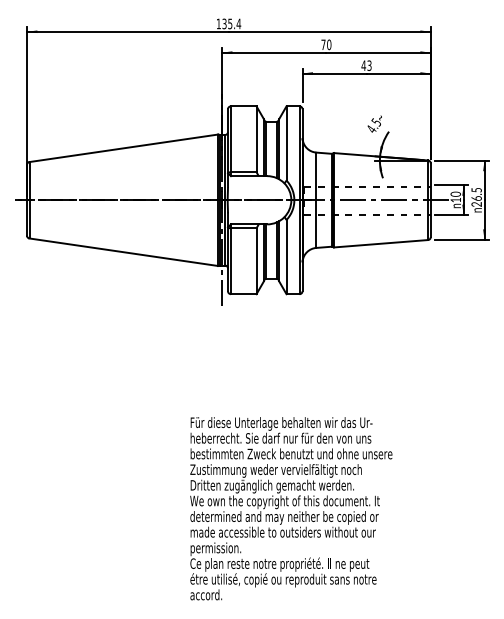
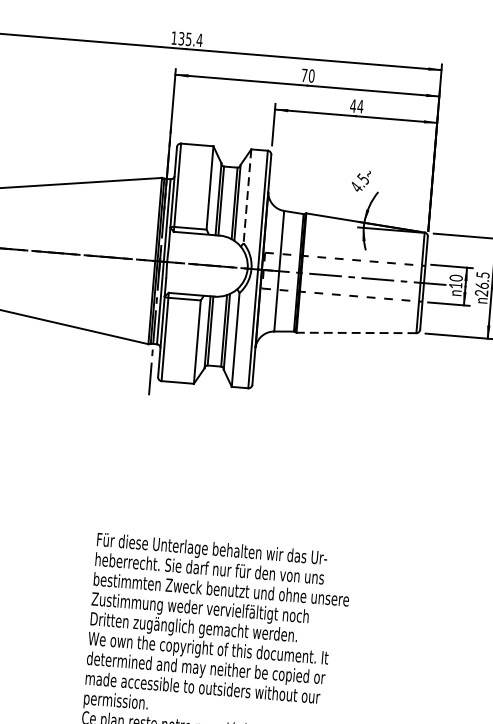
text: (369, 65) -> (360, 106), 43 -> 44
line: (286, 143) -> (247, 196), solid -> dashed
line: (380, 243) -> (355, 332), solid -> dashed

